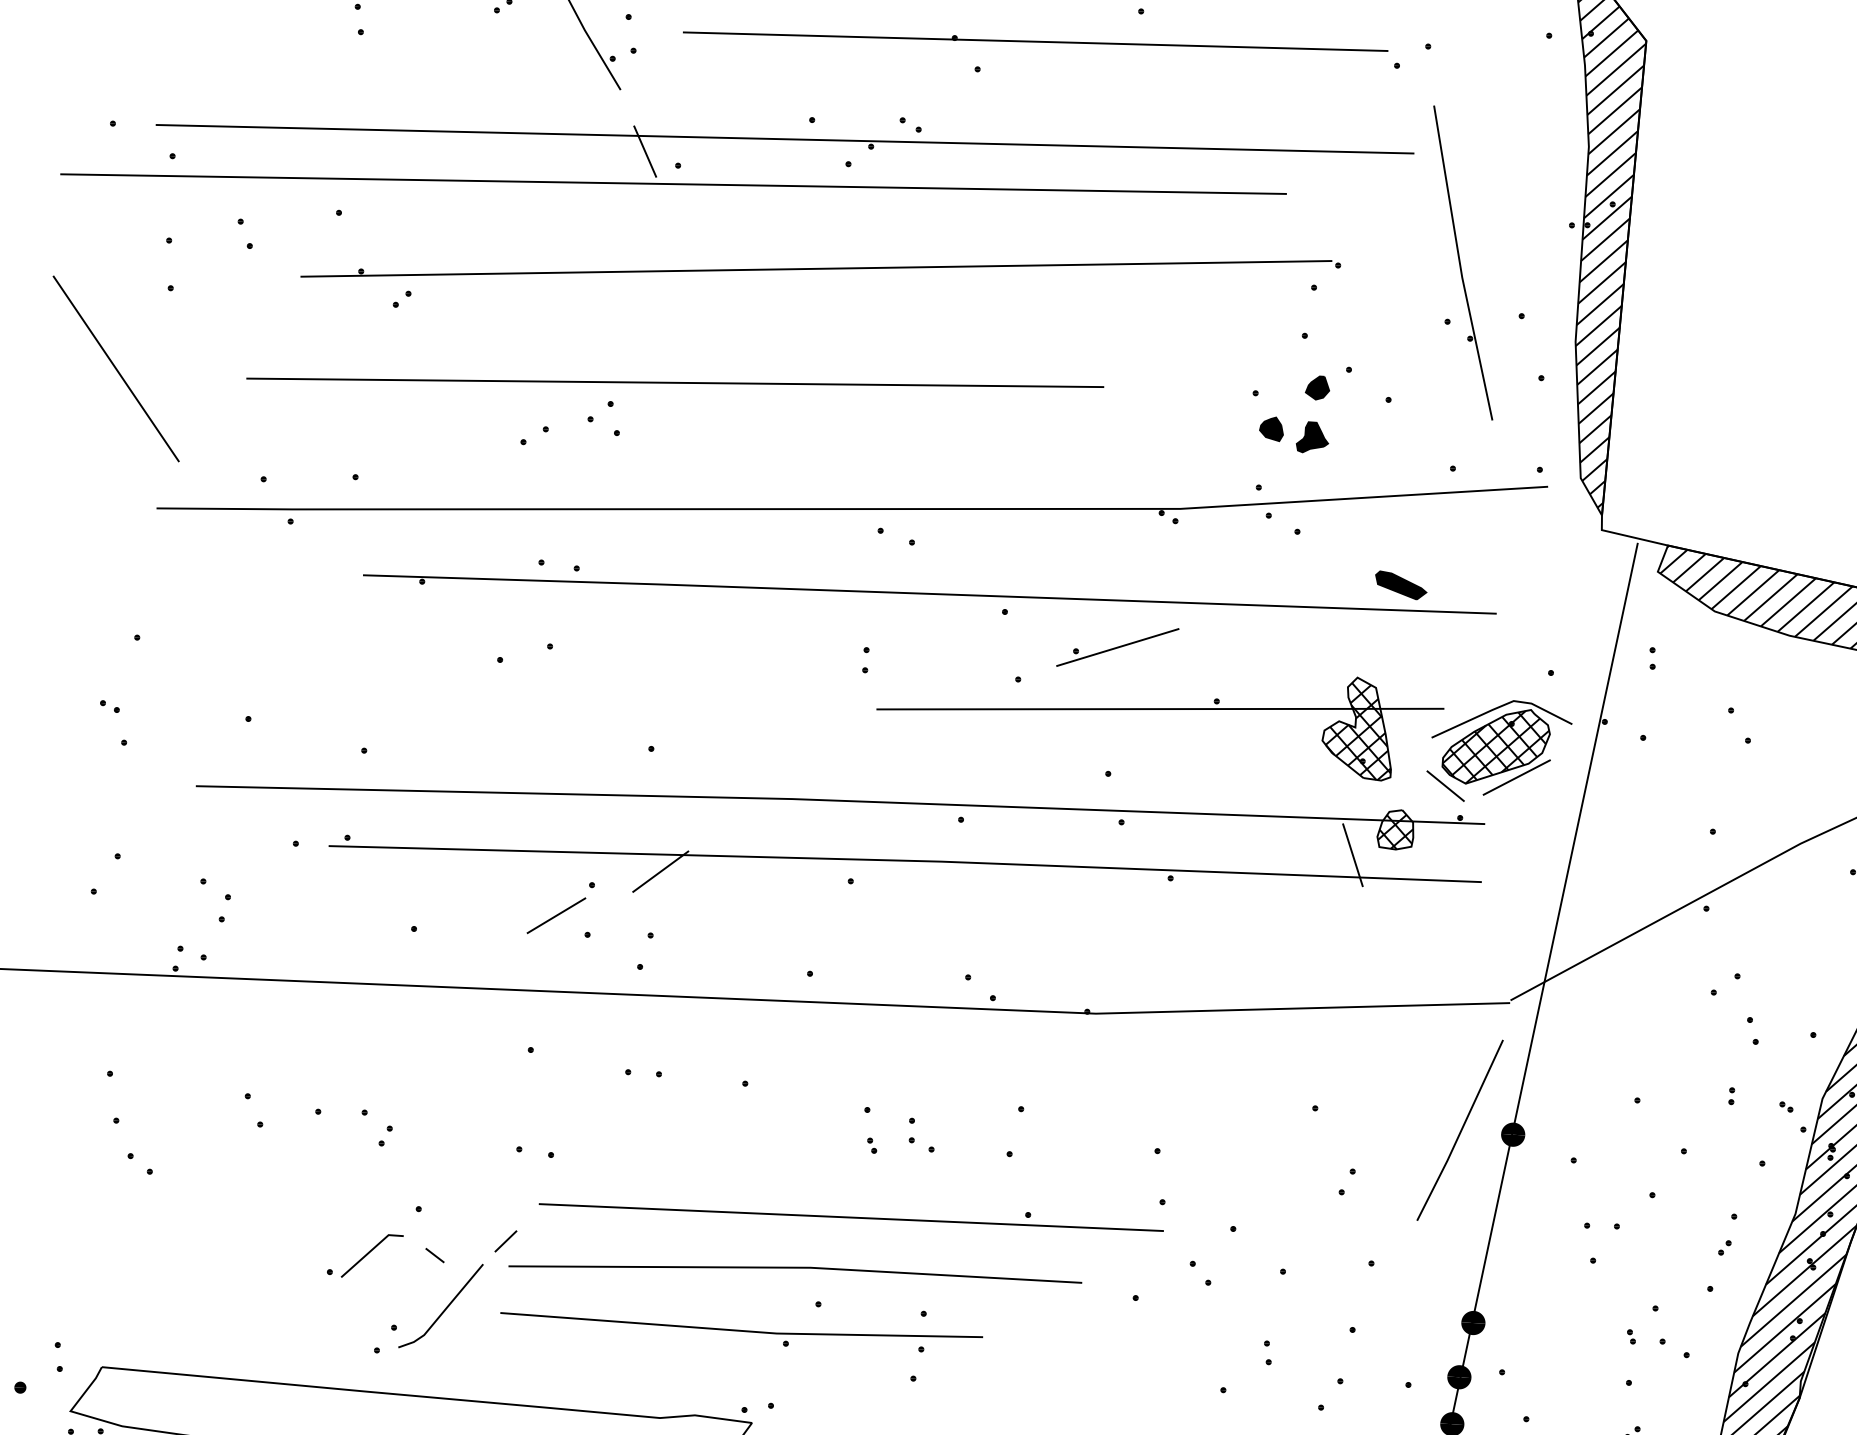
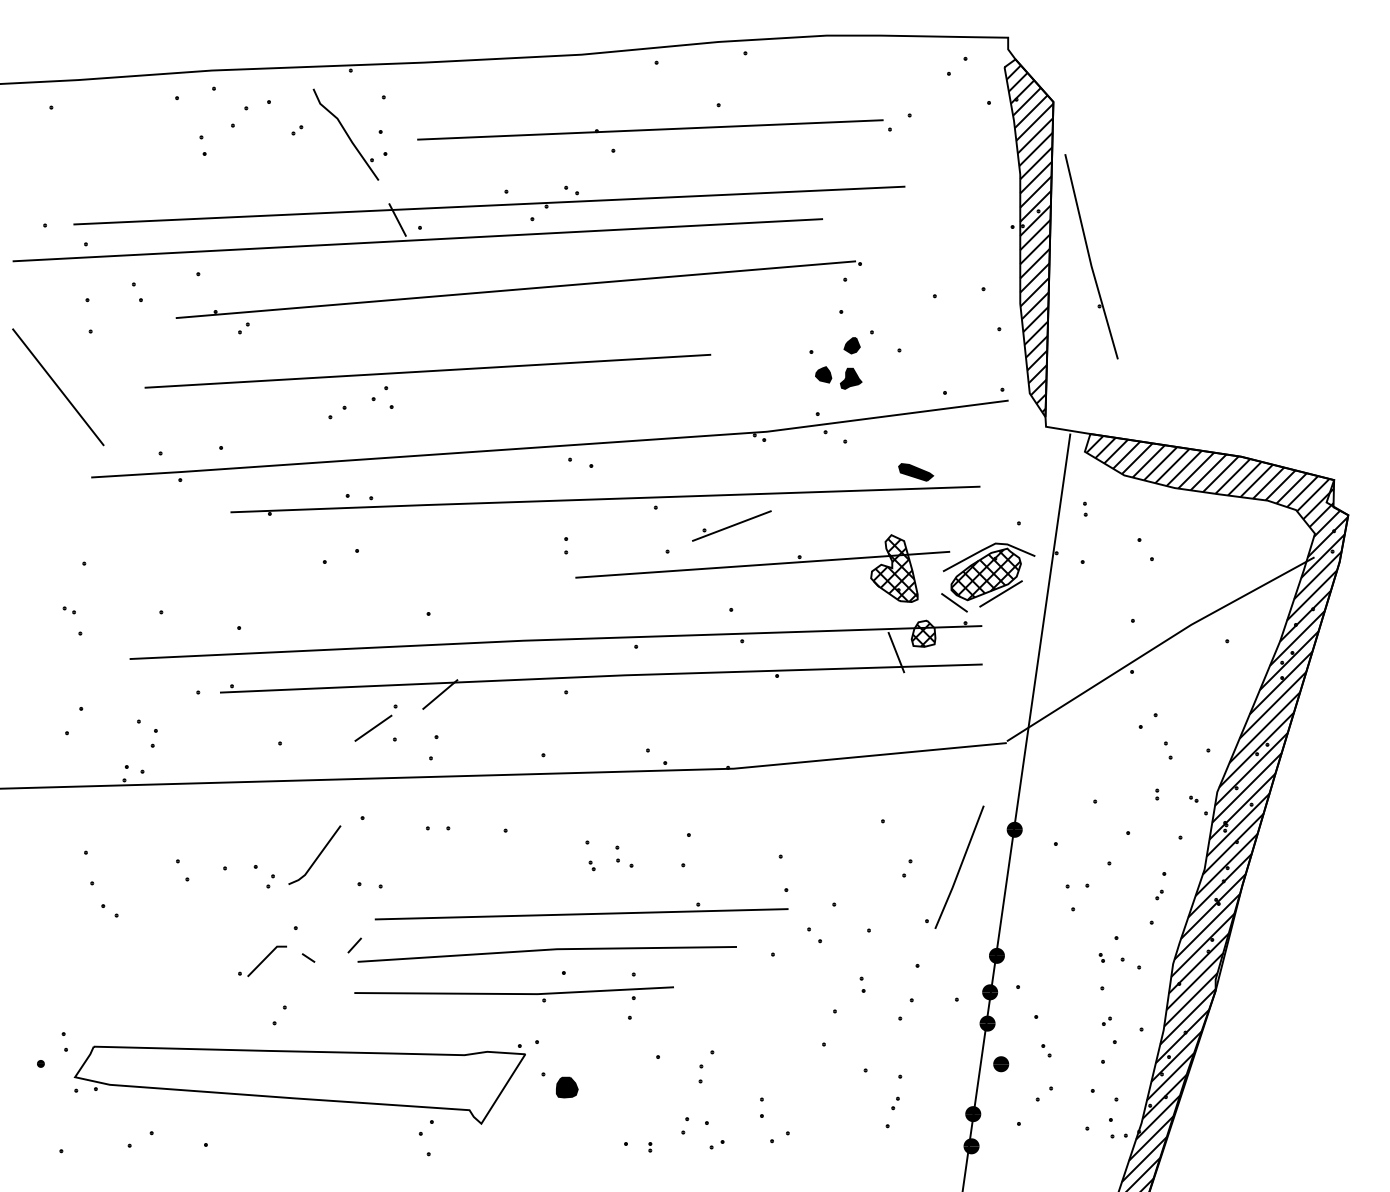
part: (1463, 262) -> (1091, 256), moved
line: (1460, 1129) -> (959, 866), moved
line: (444, 1308) -> (317, 856), moved

